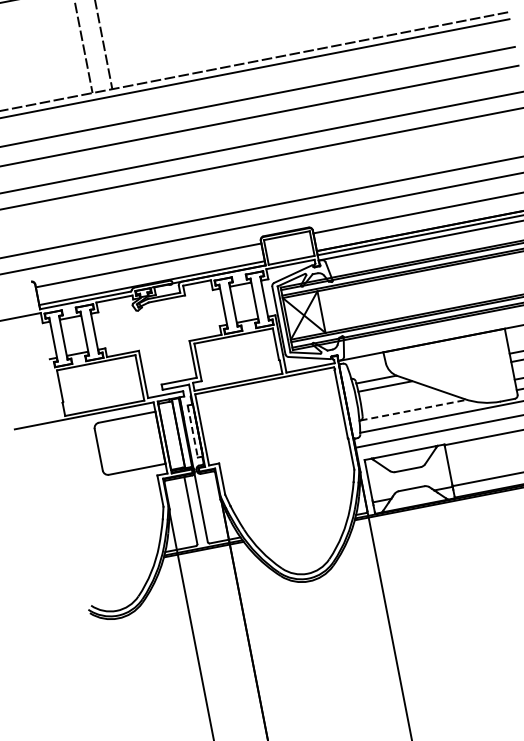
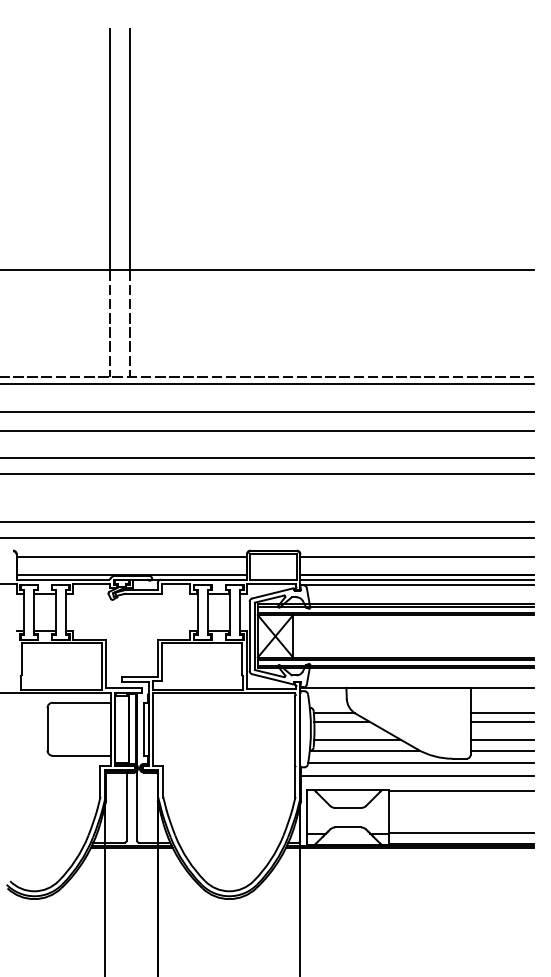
line: (404, 400) -> (357, 739), added
line: (413, 410) -> (365, 750), dashed -> solid
line: (192, 431) -> (143, 729), dashed -> solid

